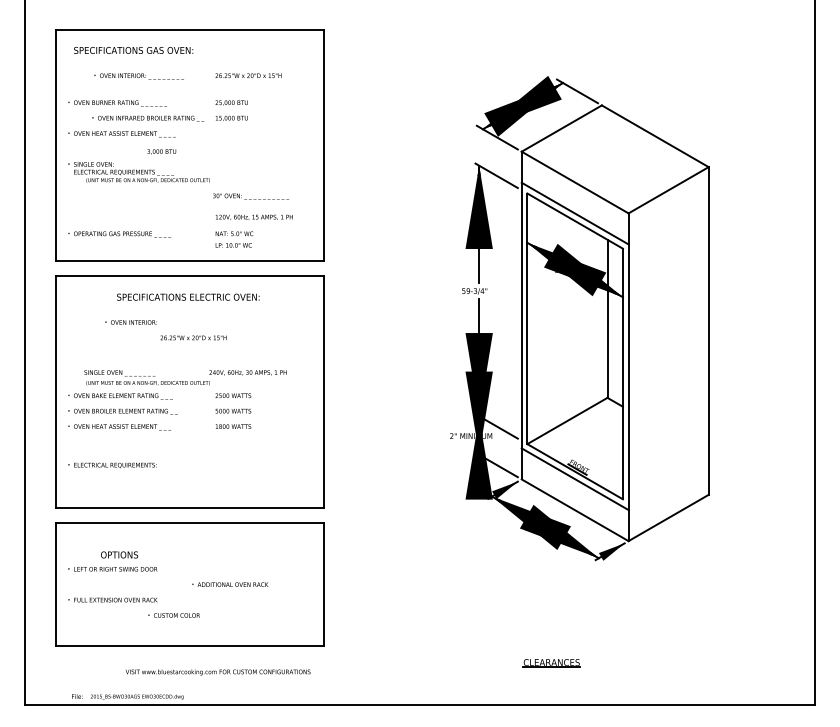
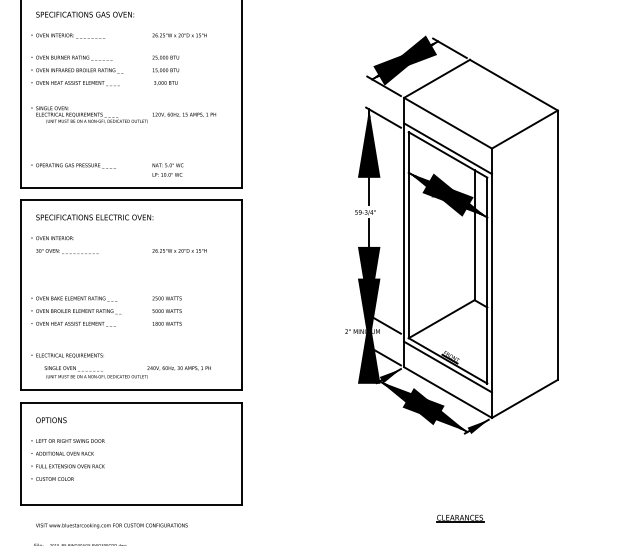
text: (138, 76) -> (67, 36), moved
text: (148, 118) -> (77, 70), moved
text: (161, 151) -> (165, 82), moved
text: (250, 196) -> (66, 251), moved
text: (253, 216) -> (183, 114), moved
text: (188, 296) -> (94, 216), moved
text: (130, 322) -> (52, 238), moved
text: (193, 337) -> (179, 250), moved
text: (185, 377) -> (127, 372), moved
text: (119, 554) -> (51, 419), moved
text: (230, 584) -> (62, 453), moved
text: (173, 615) -> (52, 479), moved
part: (551, 663) -> (459, 518), moved
text: (218, 672) -> (112, 525), moved

